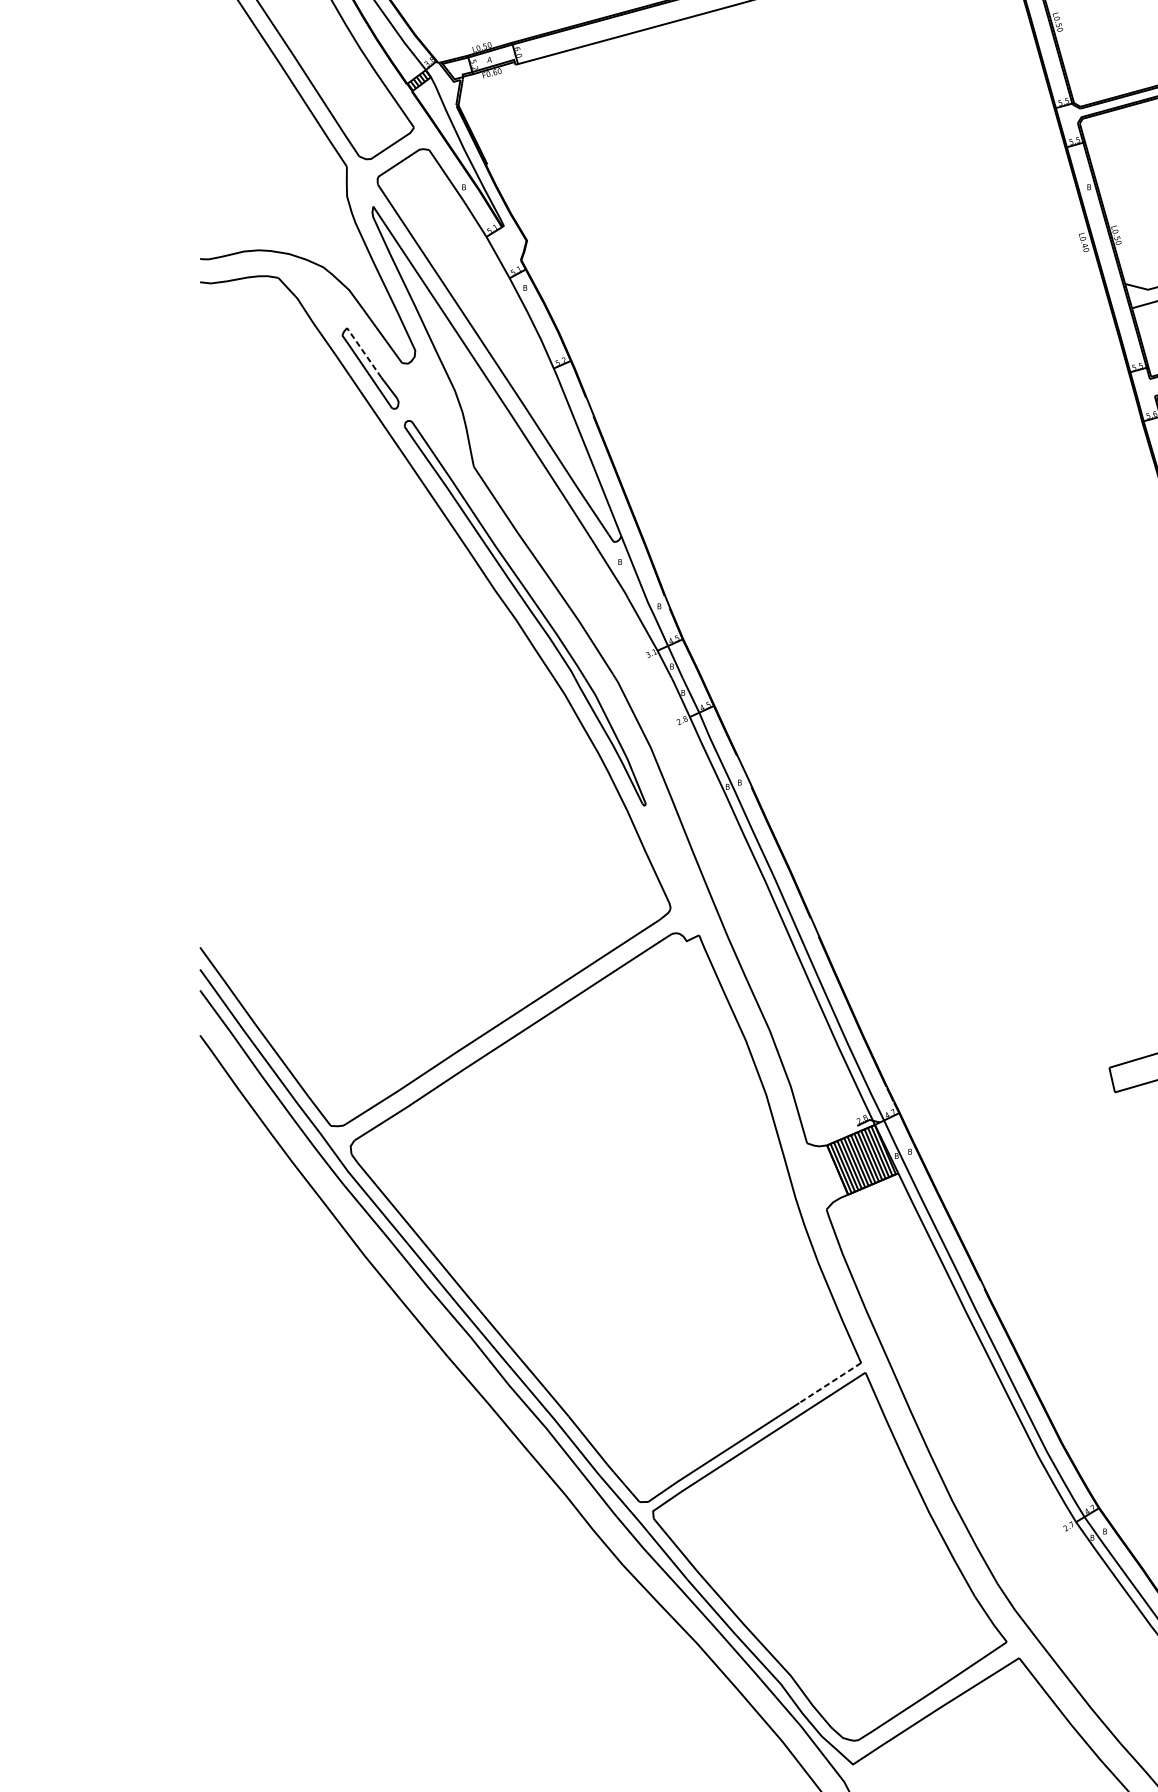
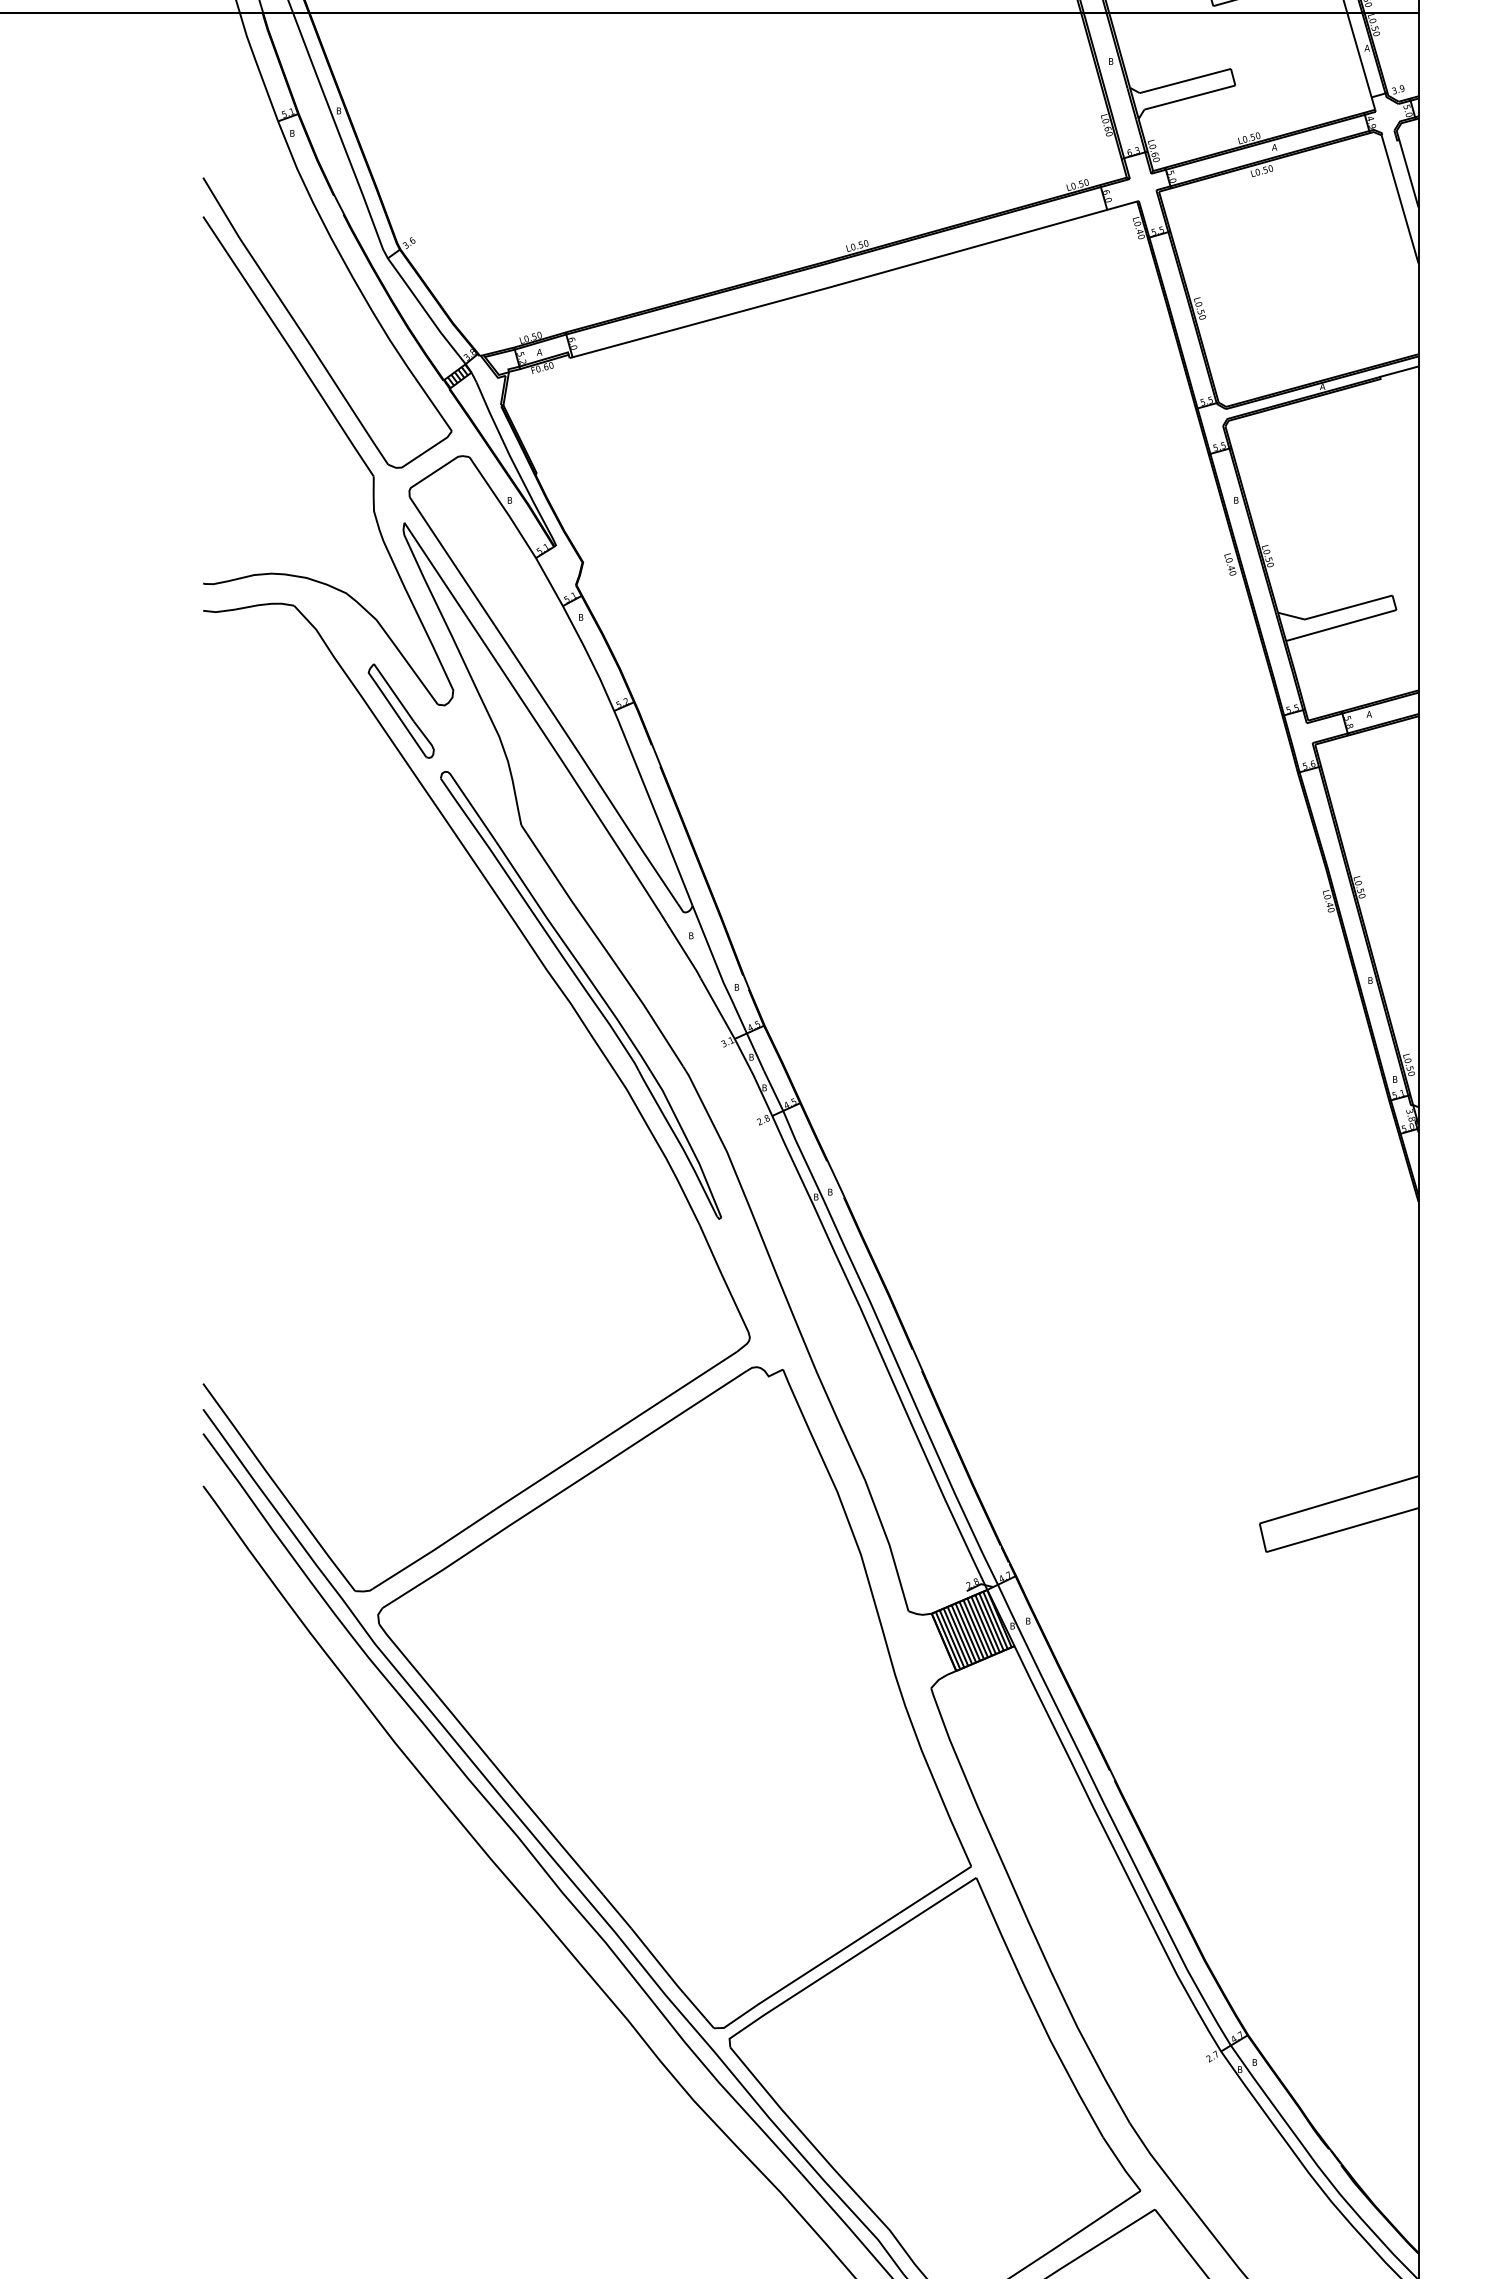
line: (363, 352) -> (393, 692), dashed -> solid
line: (830, 1382) -> (935, 1889), dashed -> solid

